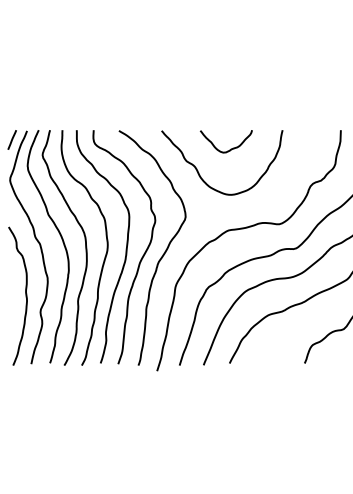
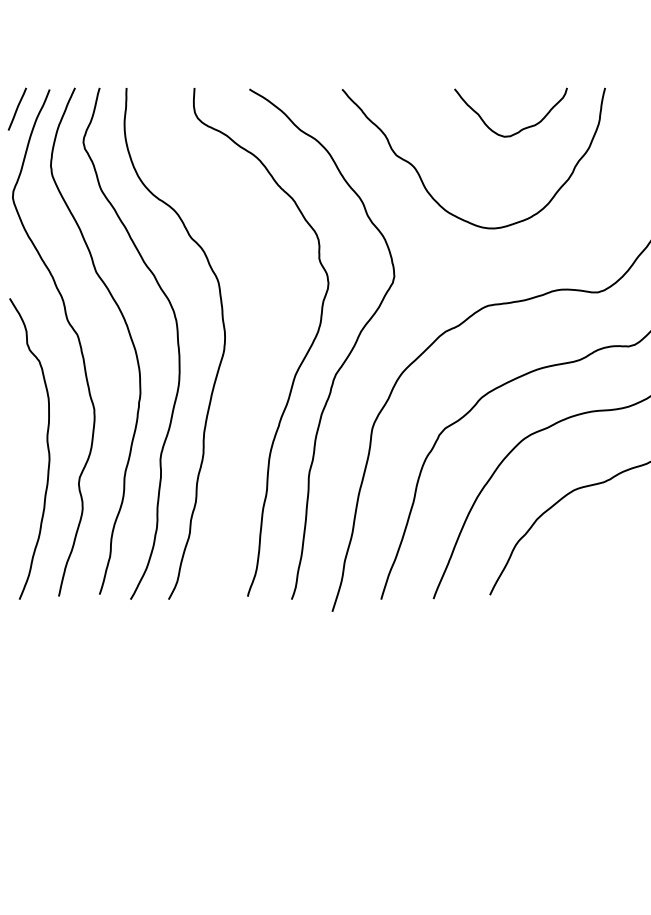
curve: (229, 149) -> (517, 129), moved
curve: (125, 248) -> (263, 345), removed

